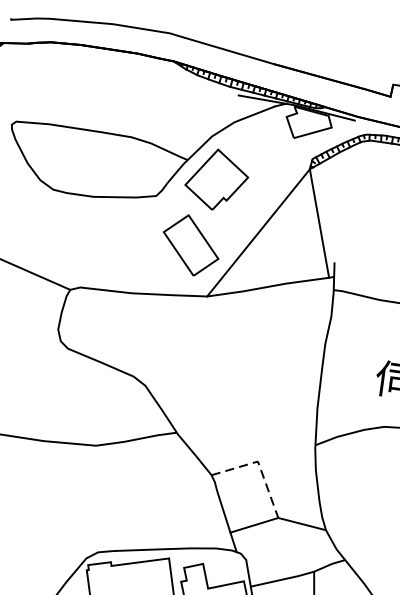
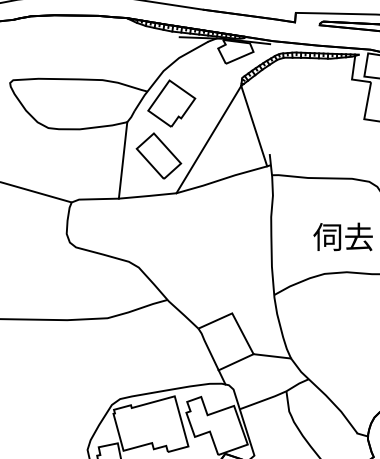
line: (143, 244) -> (122, 160), added
line: (260, 465) -> (234, 316), dashed -> solid

